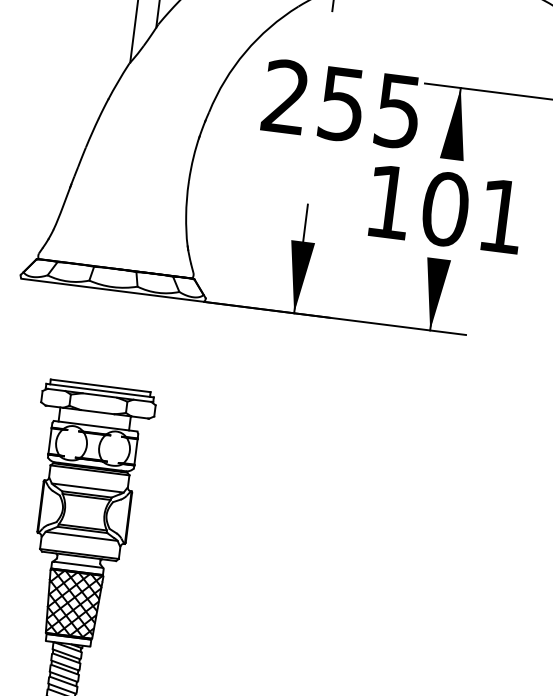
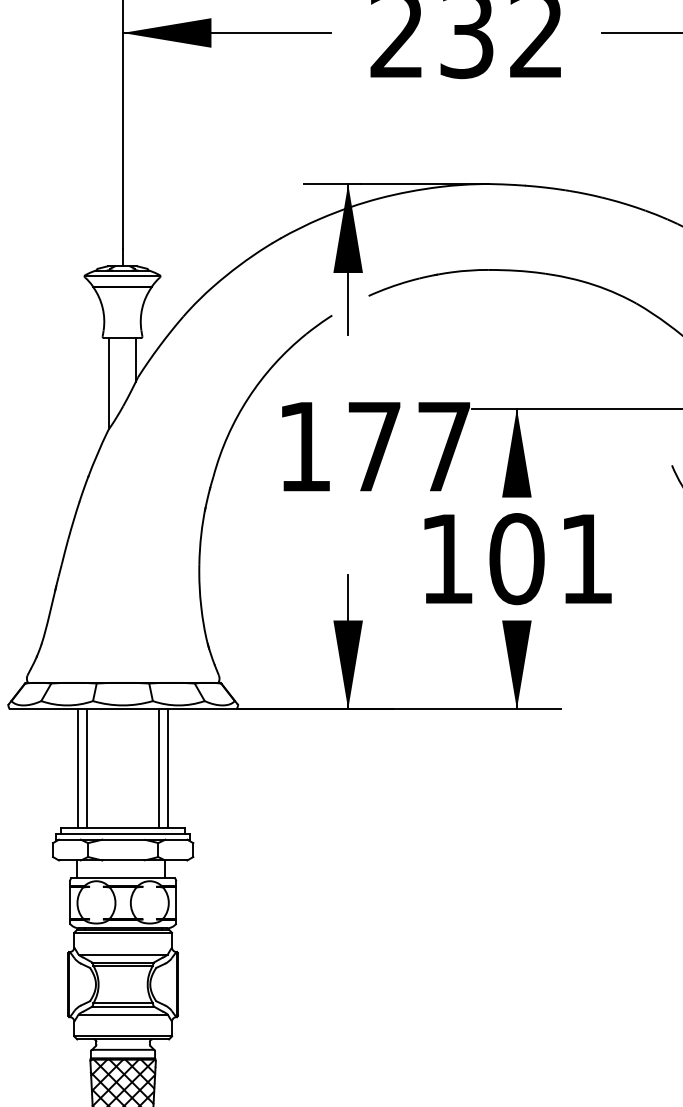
text: (342, 104) -> (374, 446), 255 -> 177
line: (70, 333) -> (78, 768), added
line: (77, 334) -> (86, 768), added
line: (136, 341) -> (159, 768), added
line: (142, 342) -> (167, 768), added

